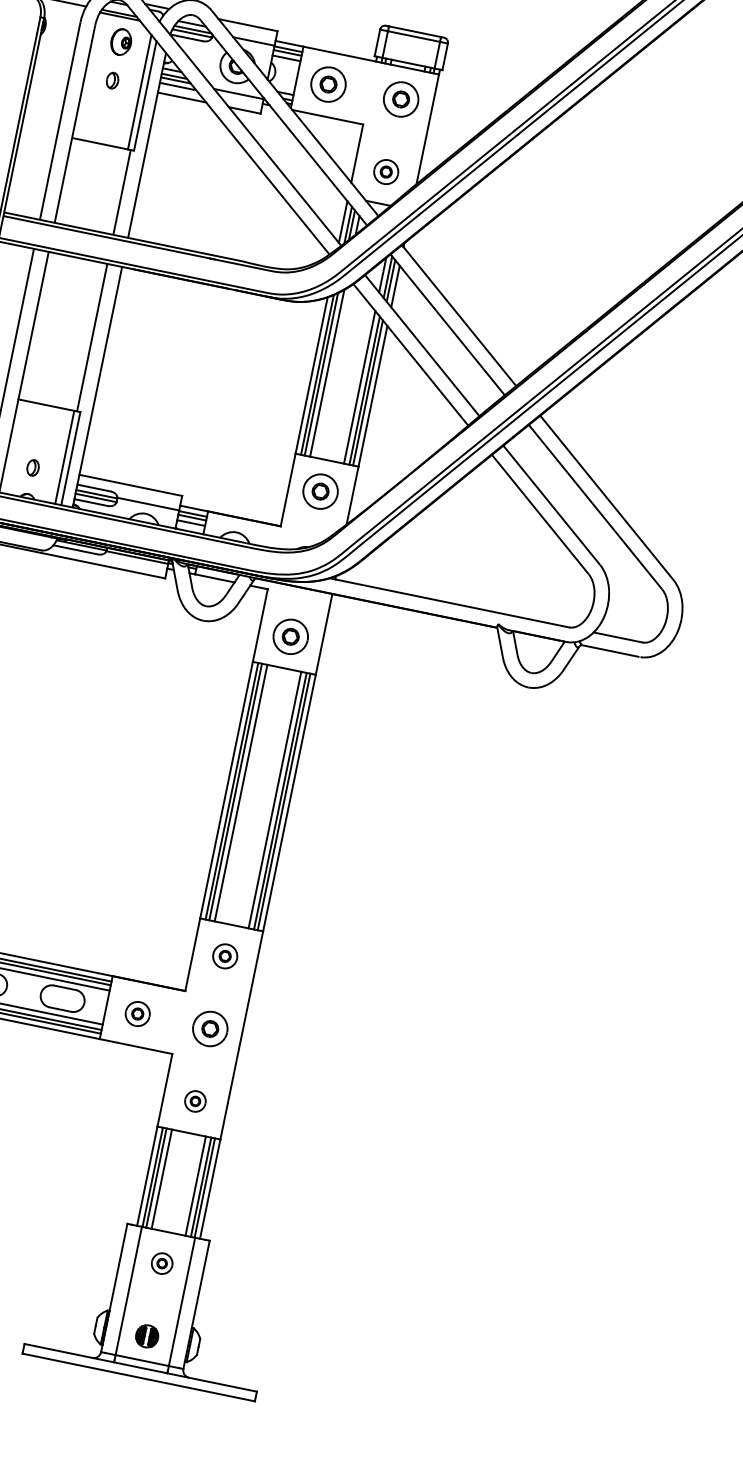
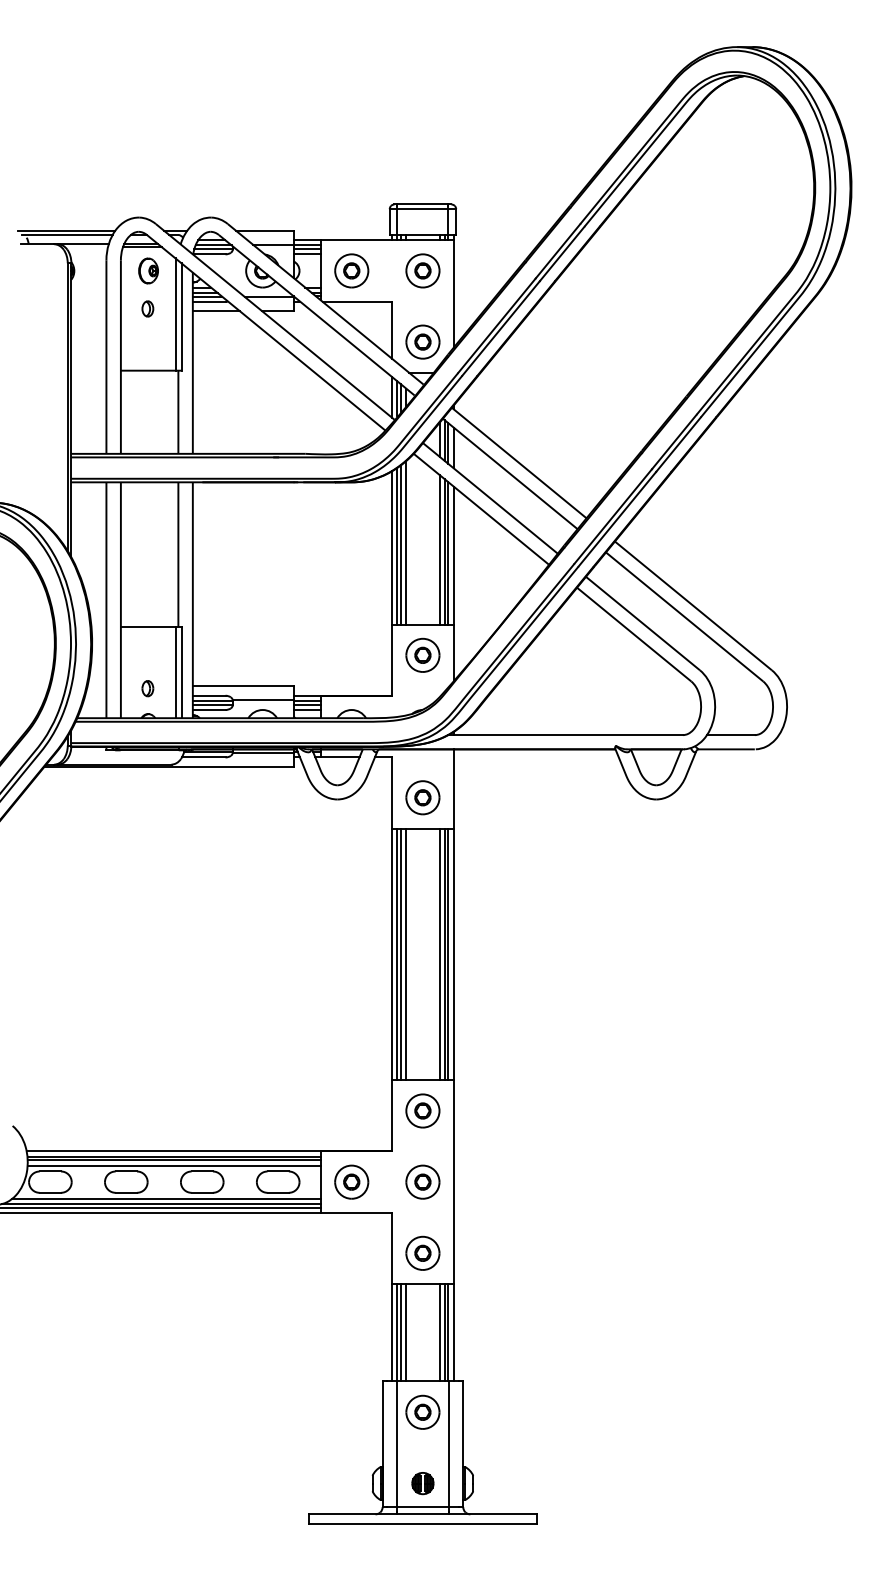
part: (385, 171) -> (422, 341), size x1.43
part: (224, 955) -> (422, 1110), size x1.43
part: (137, 1013) -> (351, 1181), size x1.43
part: (195, 1100) -> (422, 1252), size x1.67
part: (161, 1262) -> (422, 1411), size x1.67

